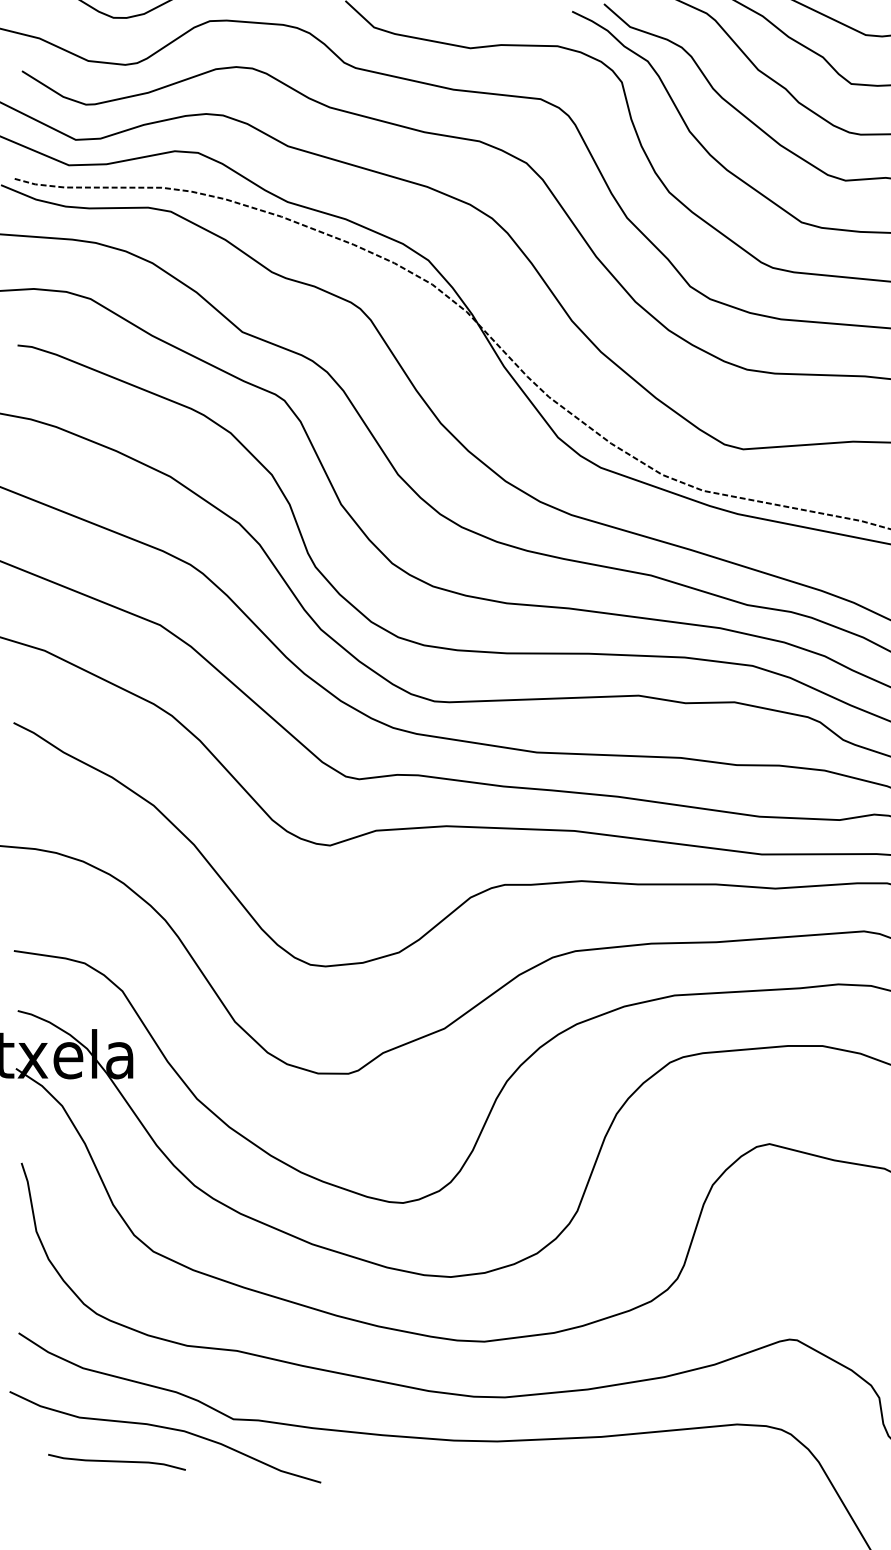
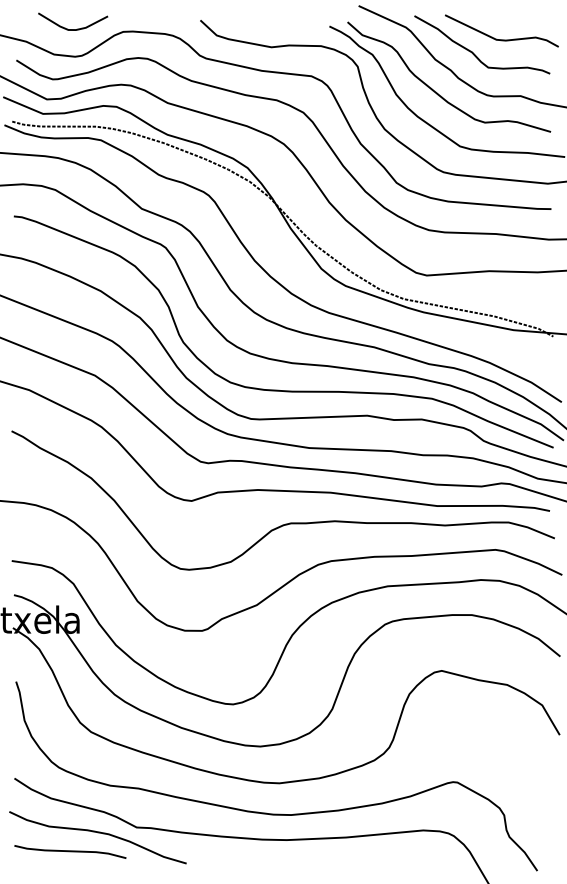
part: (117, 1461) -> (70, 851), size x1.43

